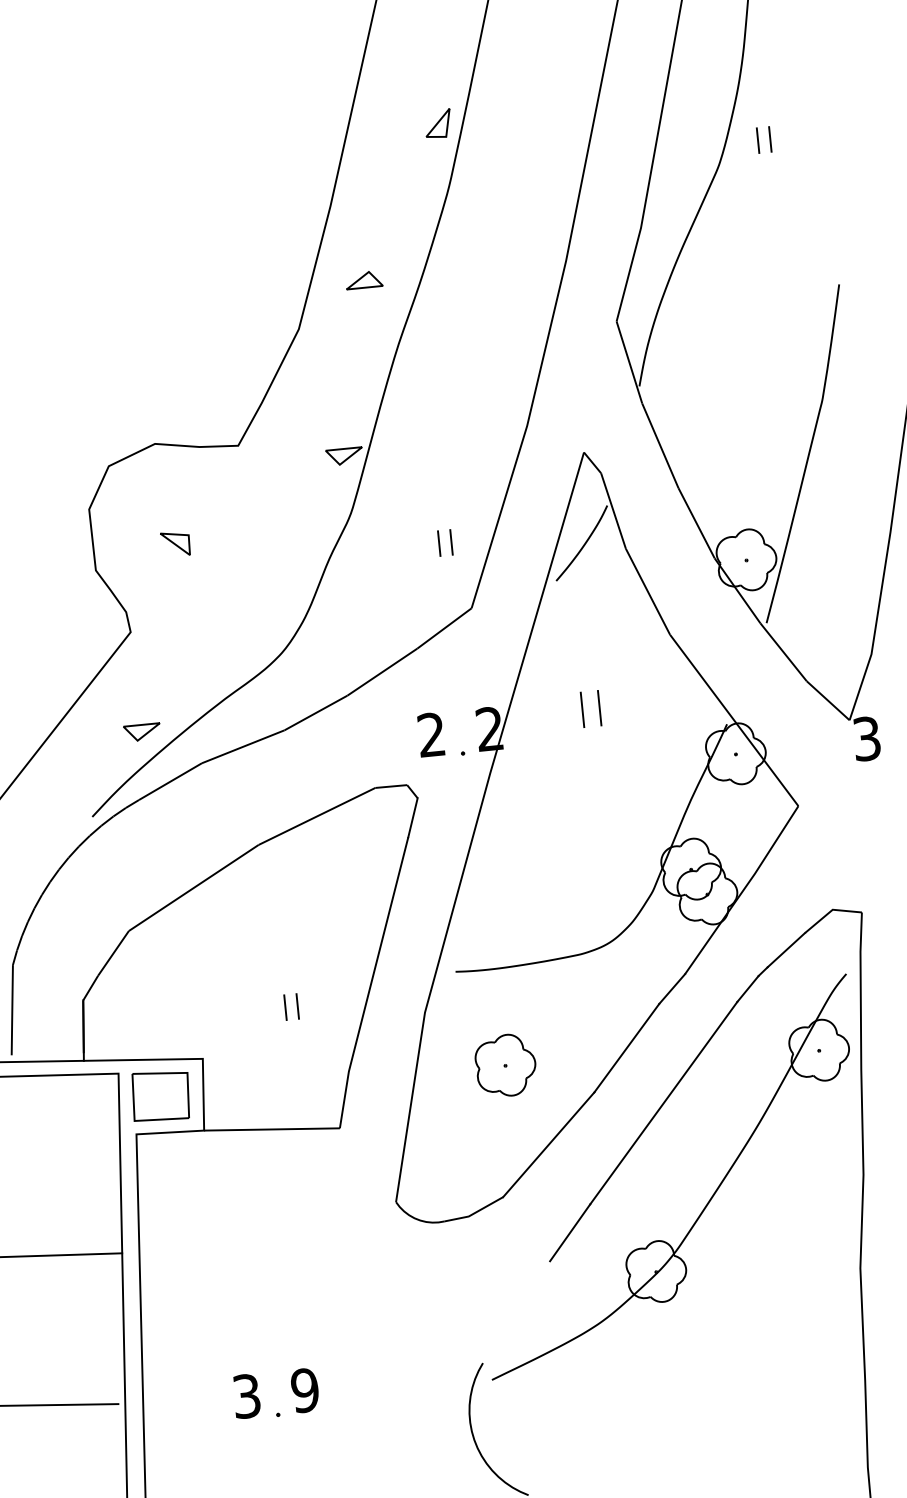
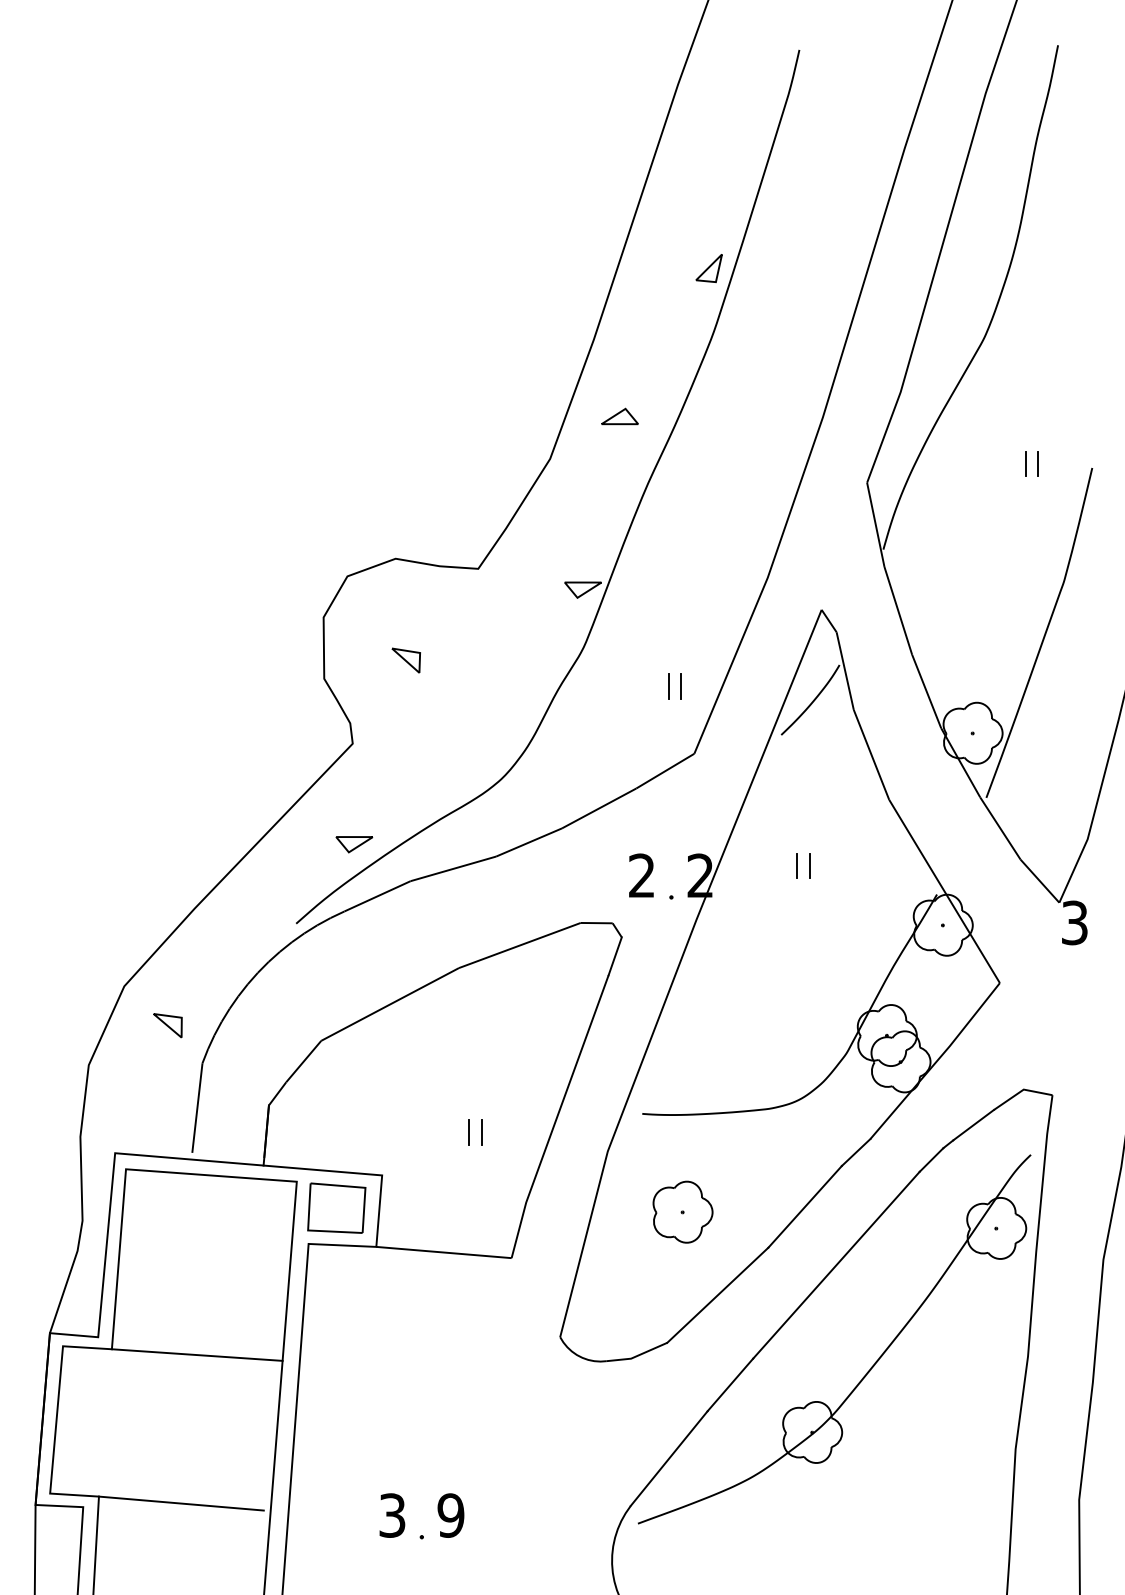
part: (763, 139) -> (1031, 463), moved
part: (591, 708) -> (803, 865), size x0.71
line: (515, 1312) -> (668, 1458), added

